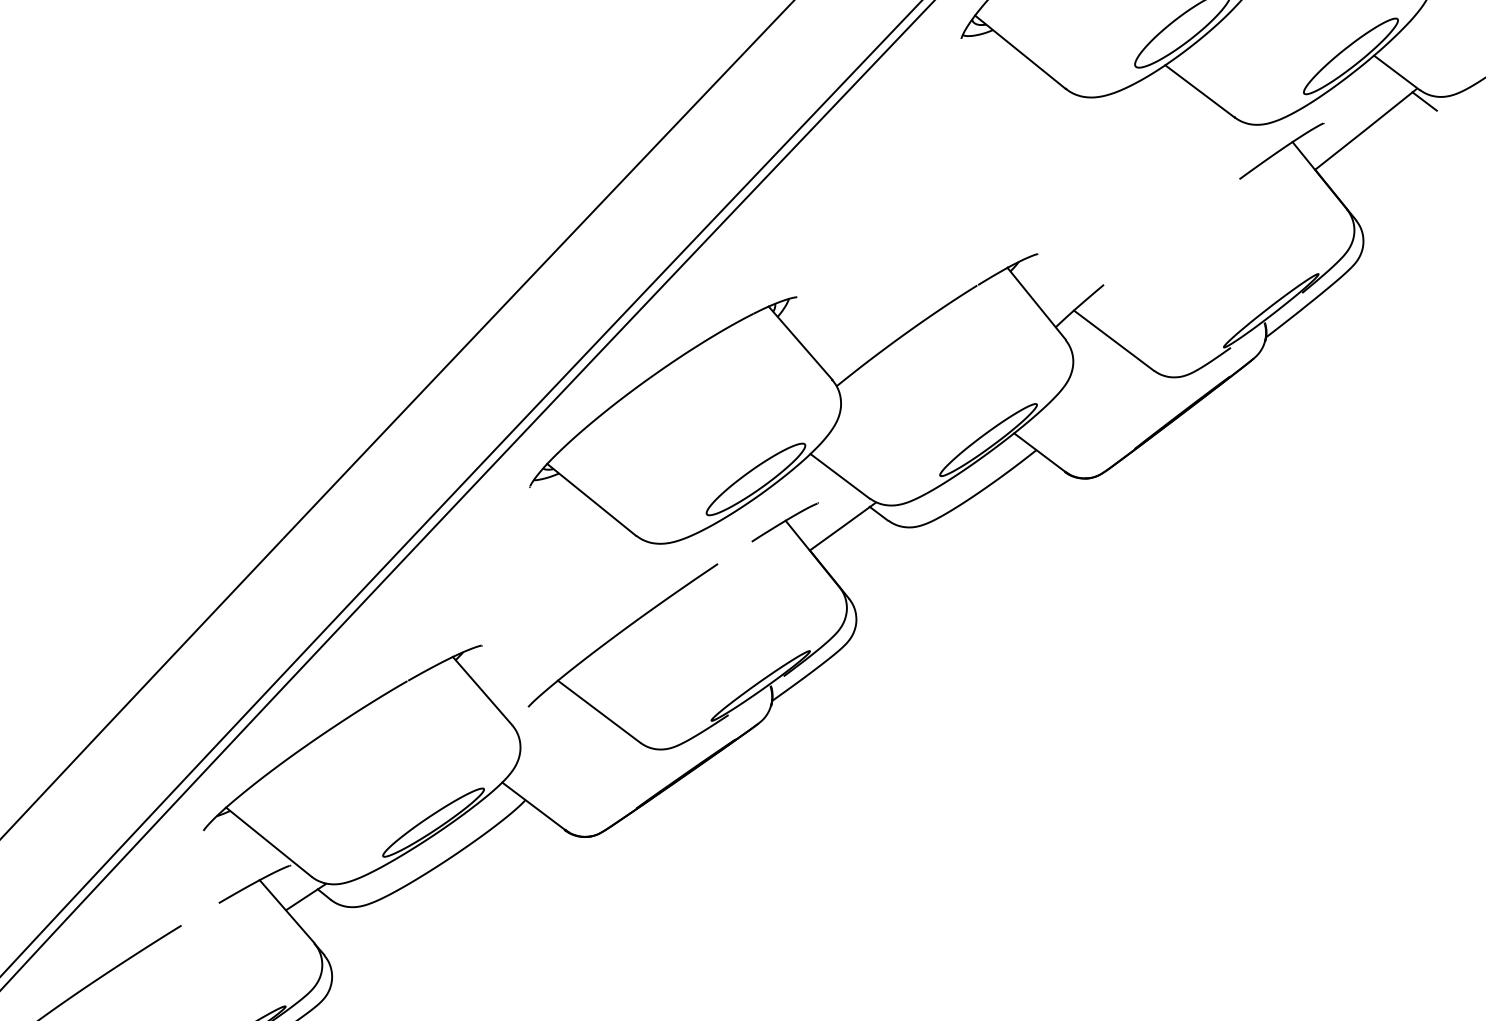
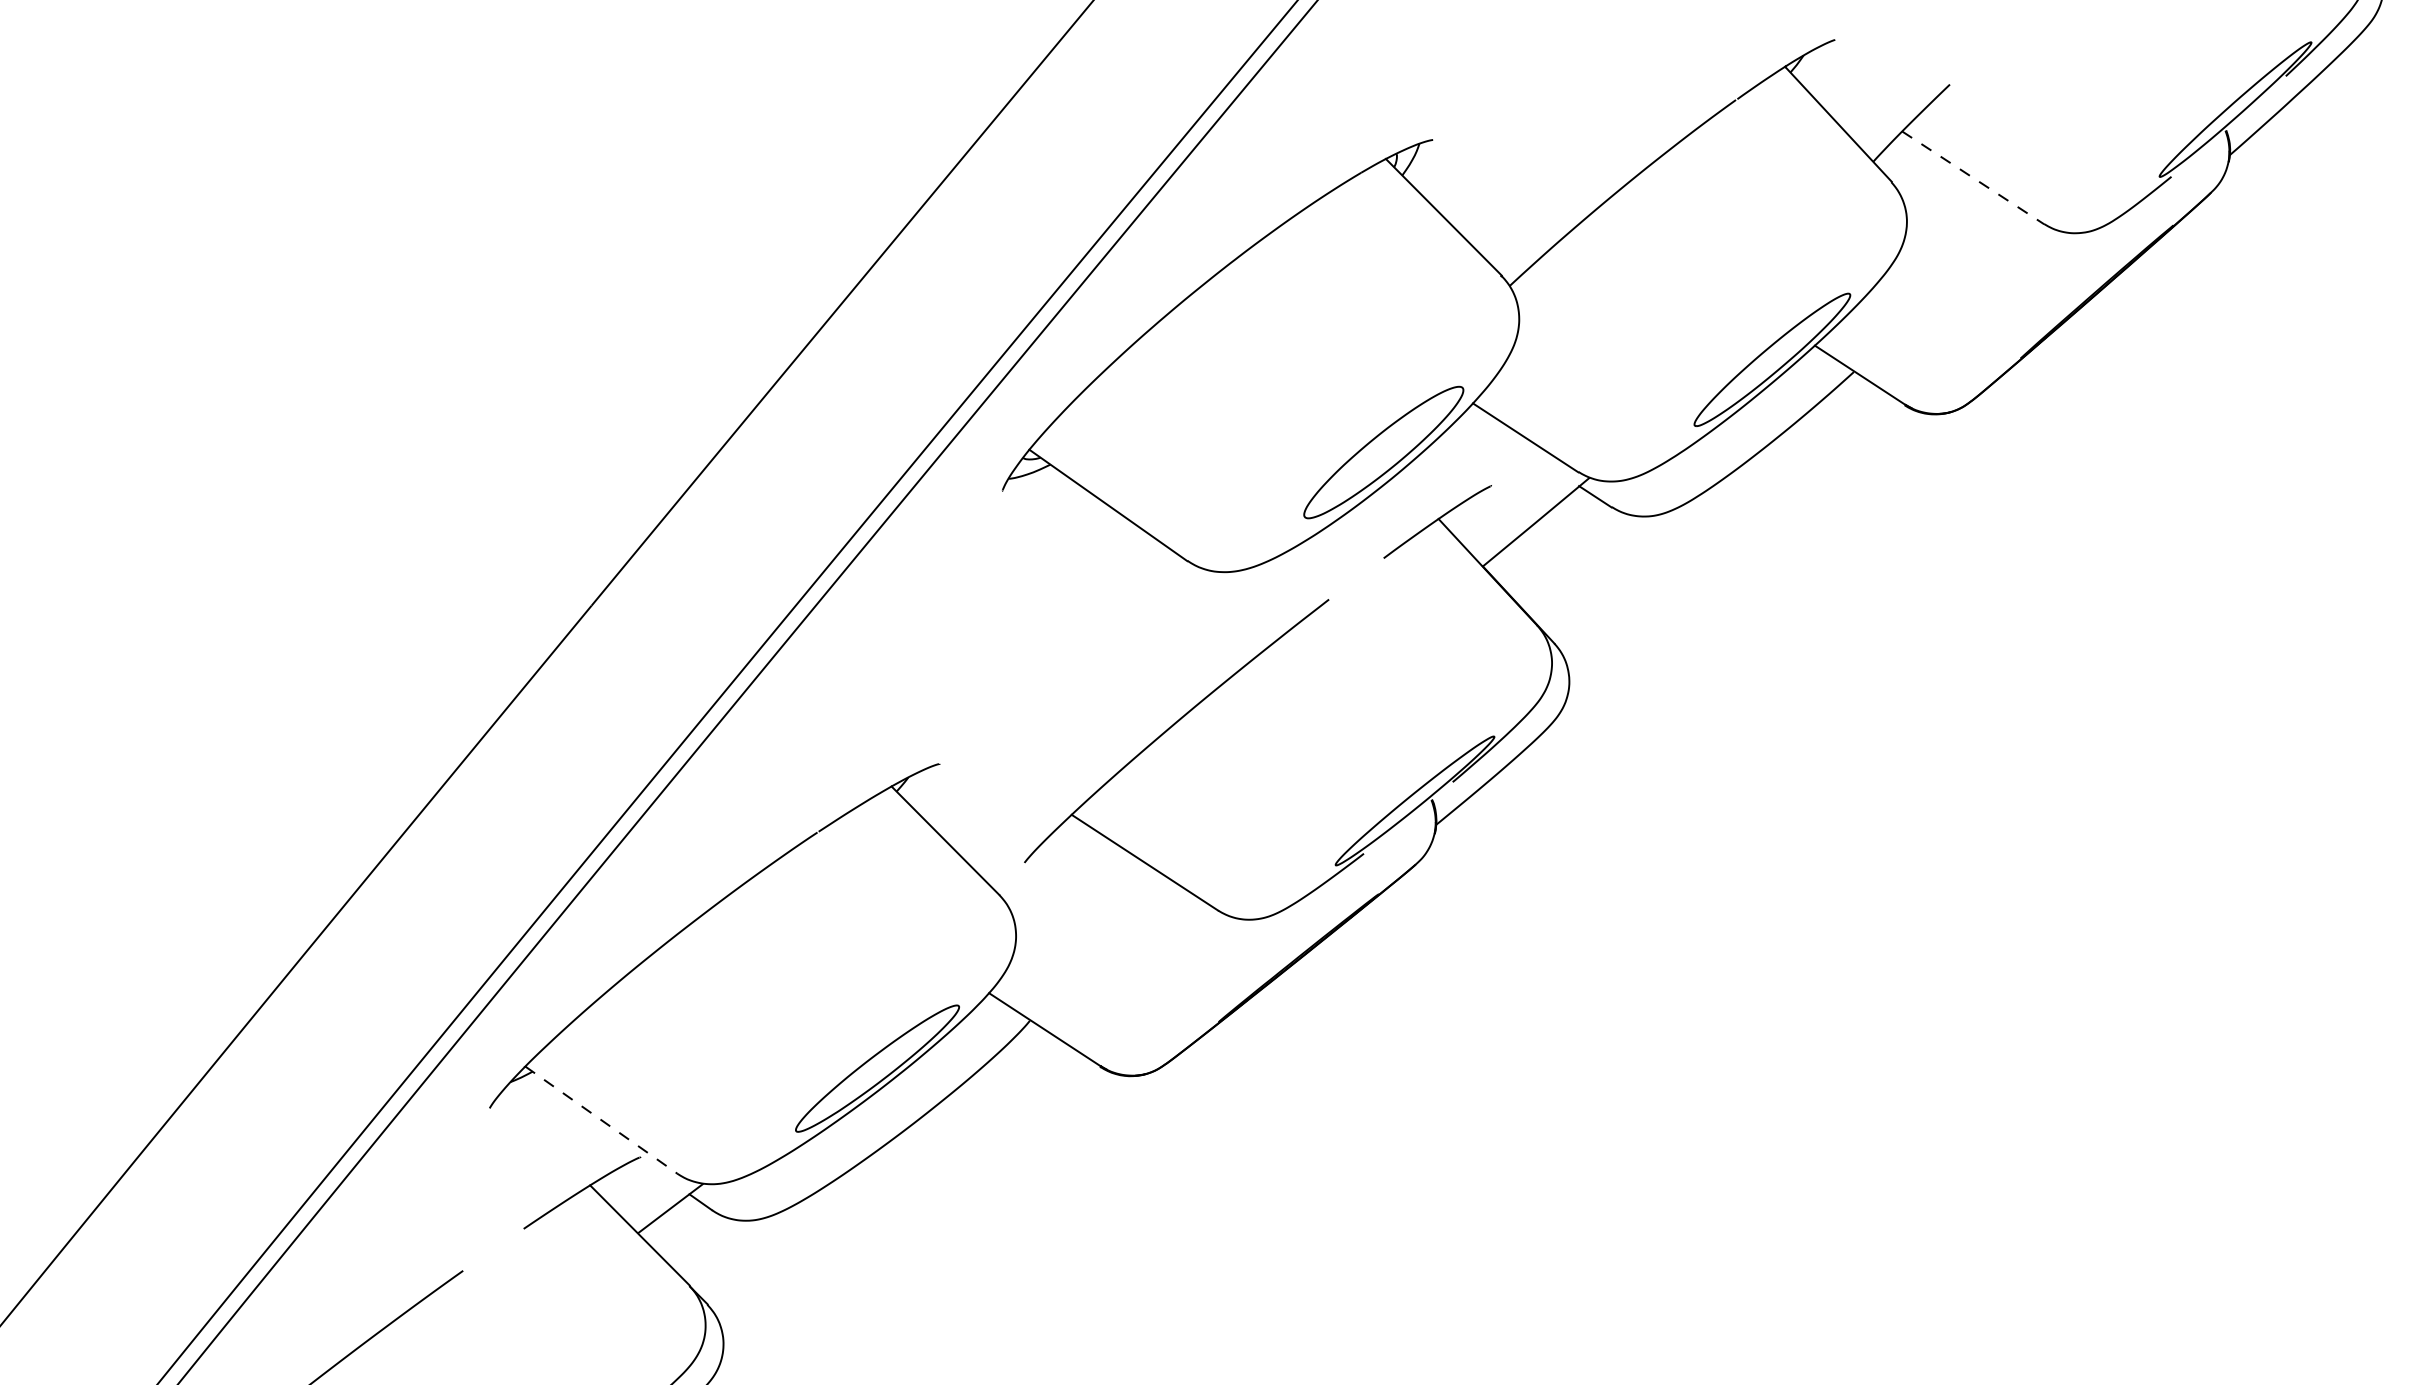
line: (1114, 340) -> (1974, 177), solid -> dashed
line: (268, 842) -> (600, 1120), solid -> dashed

